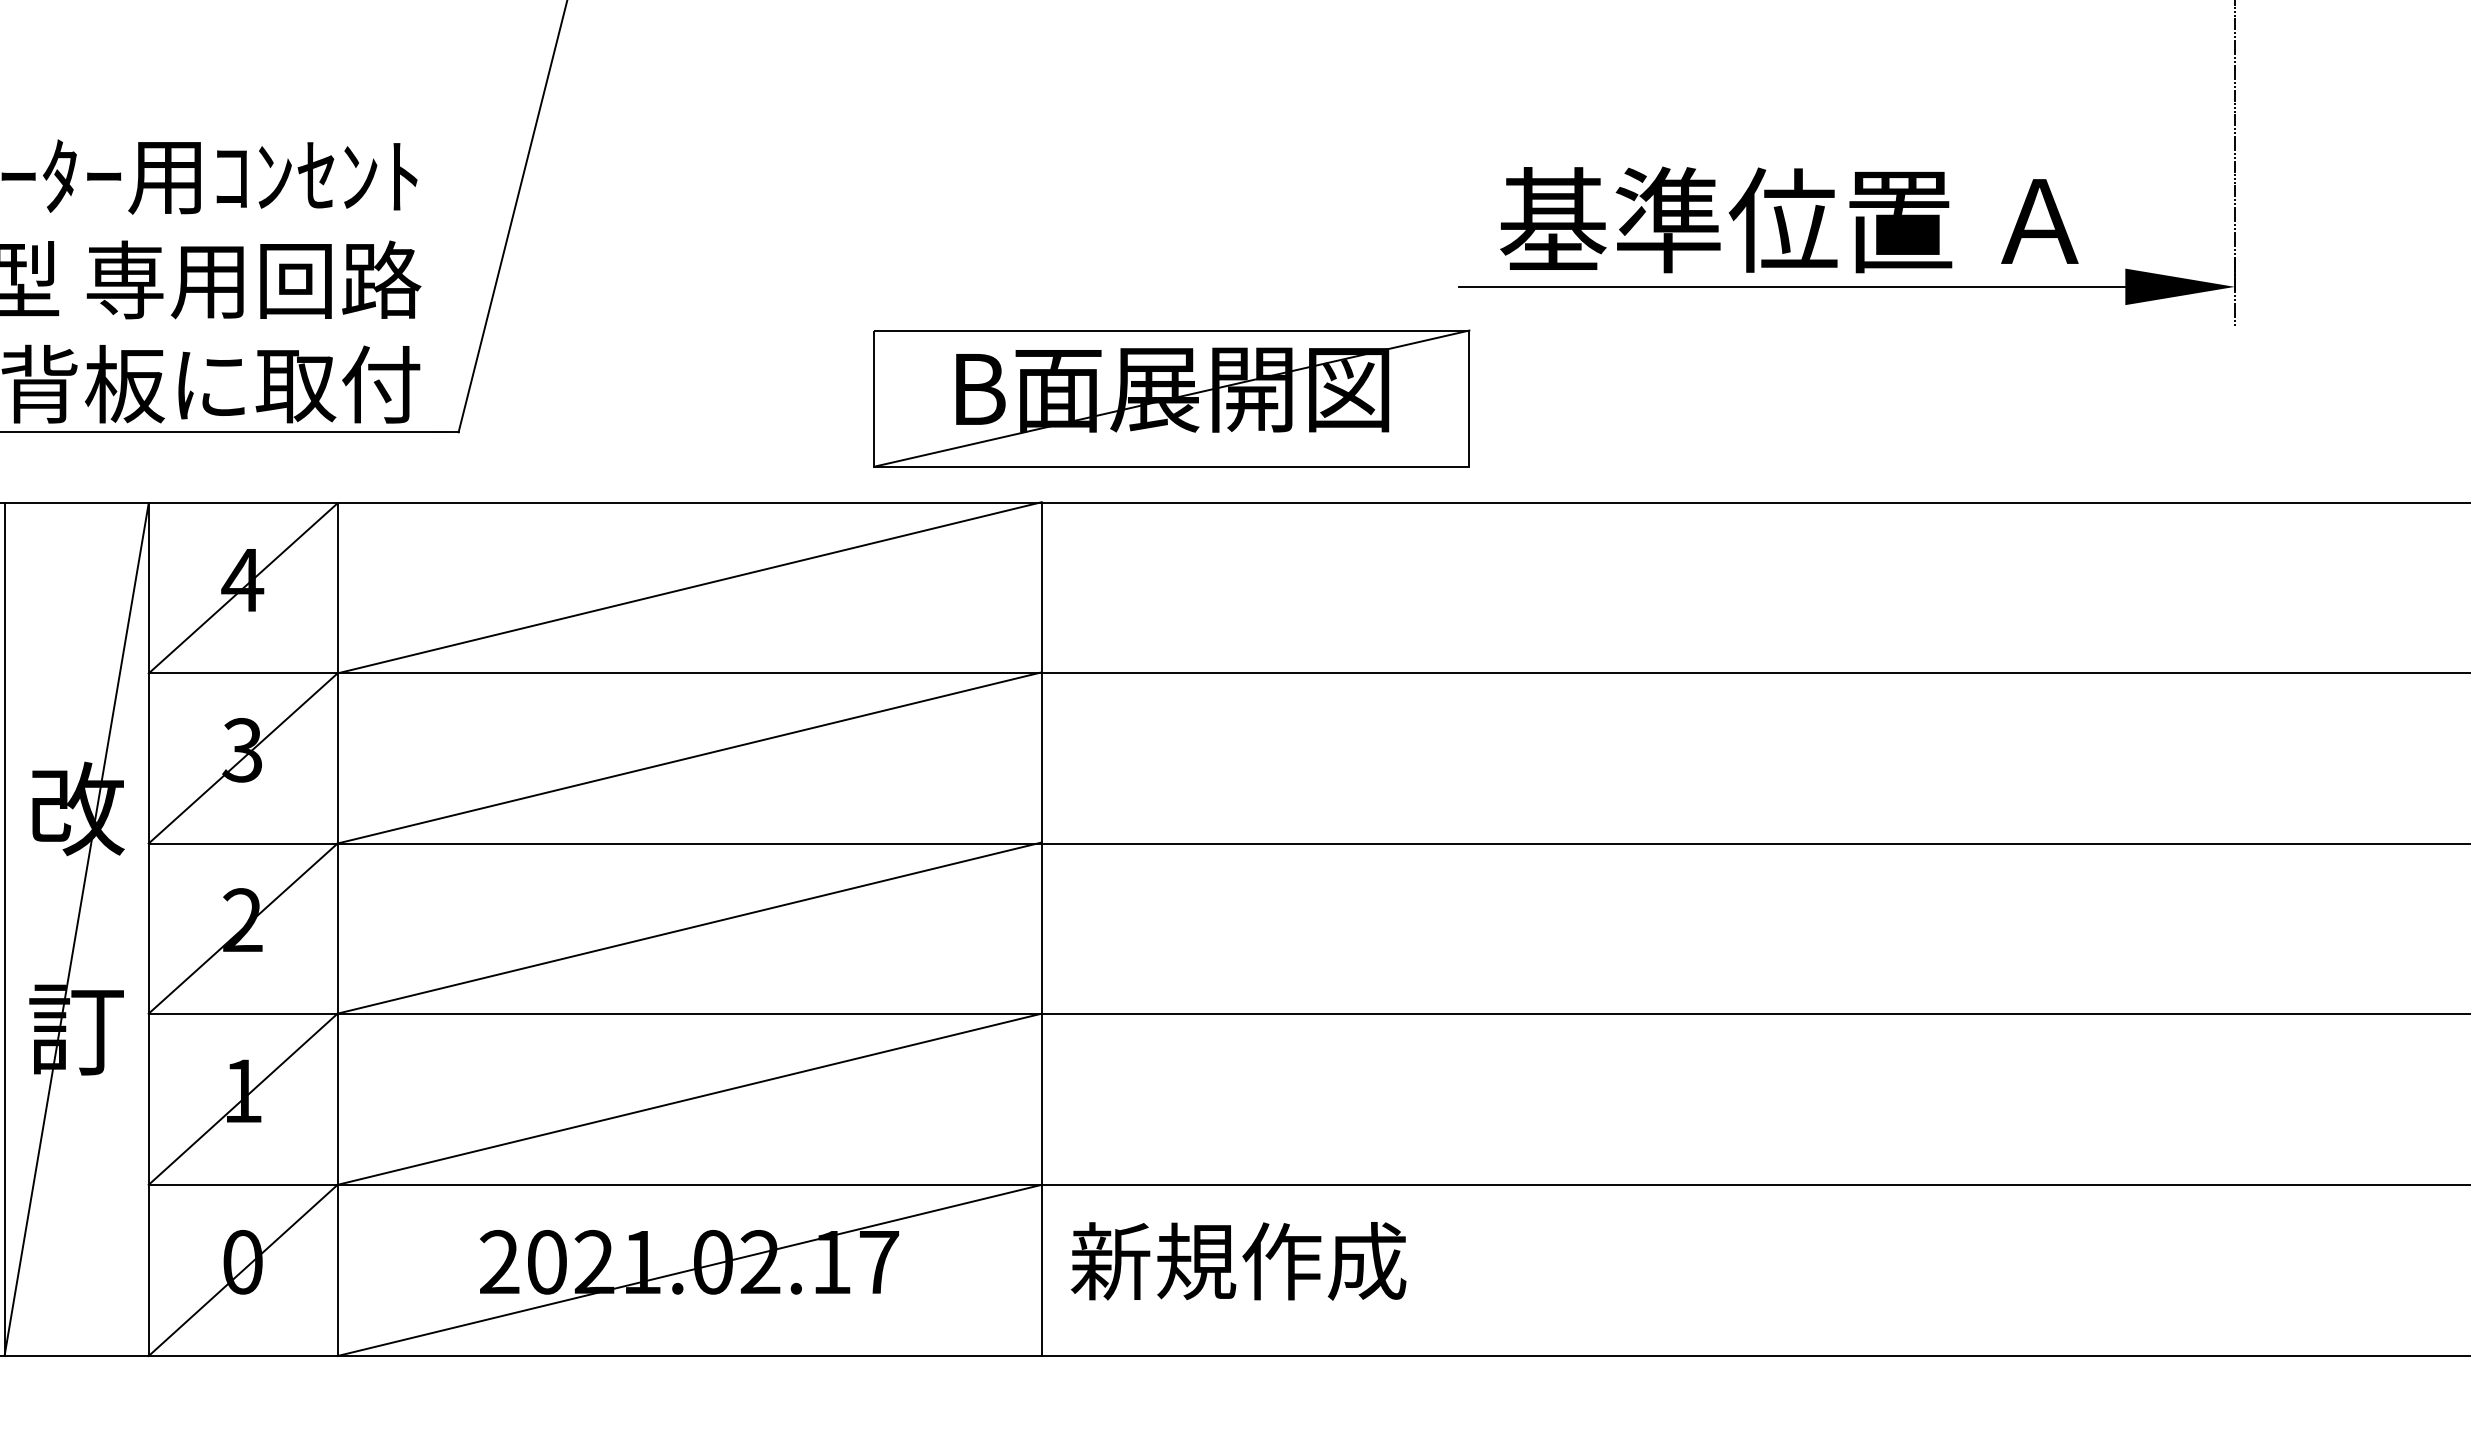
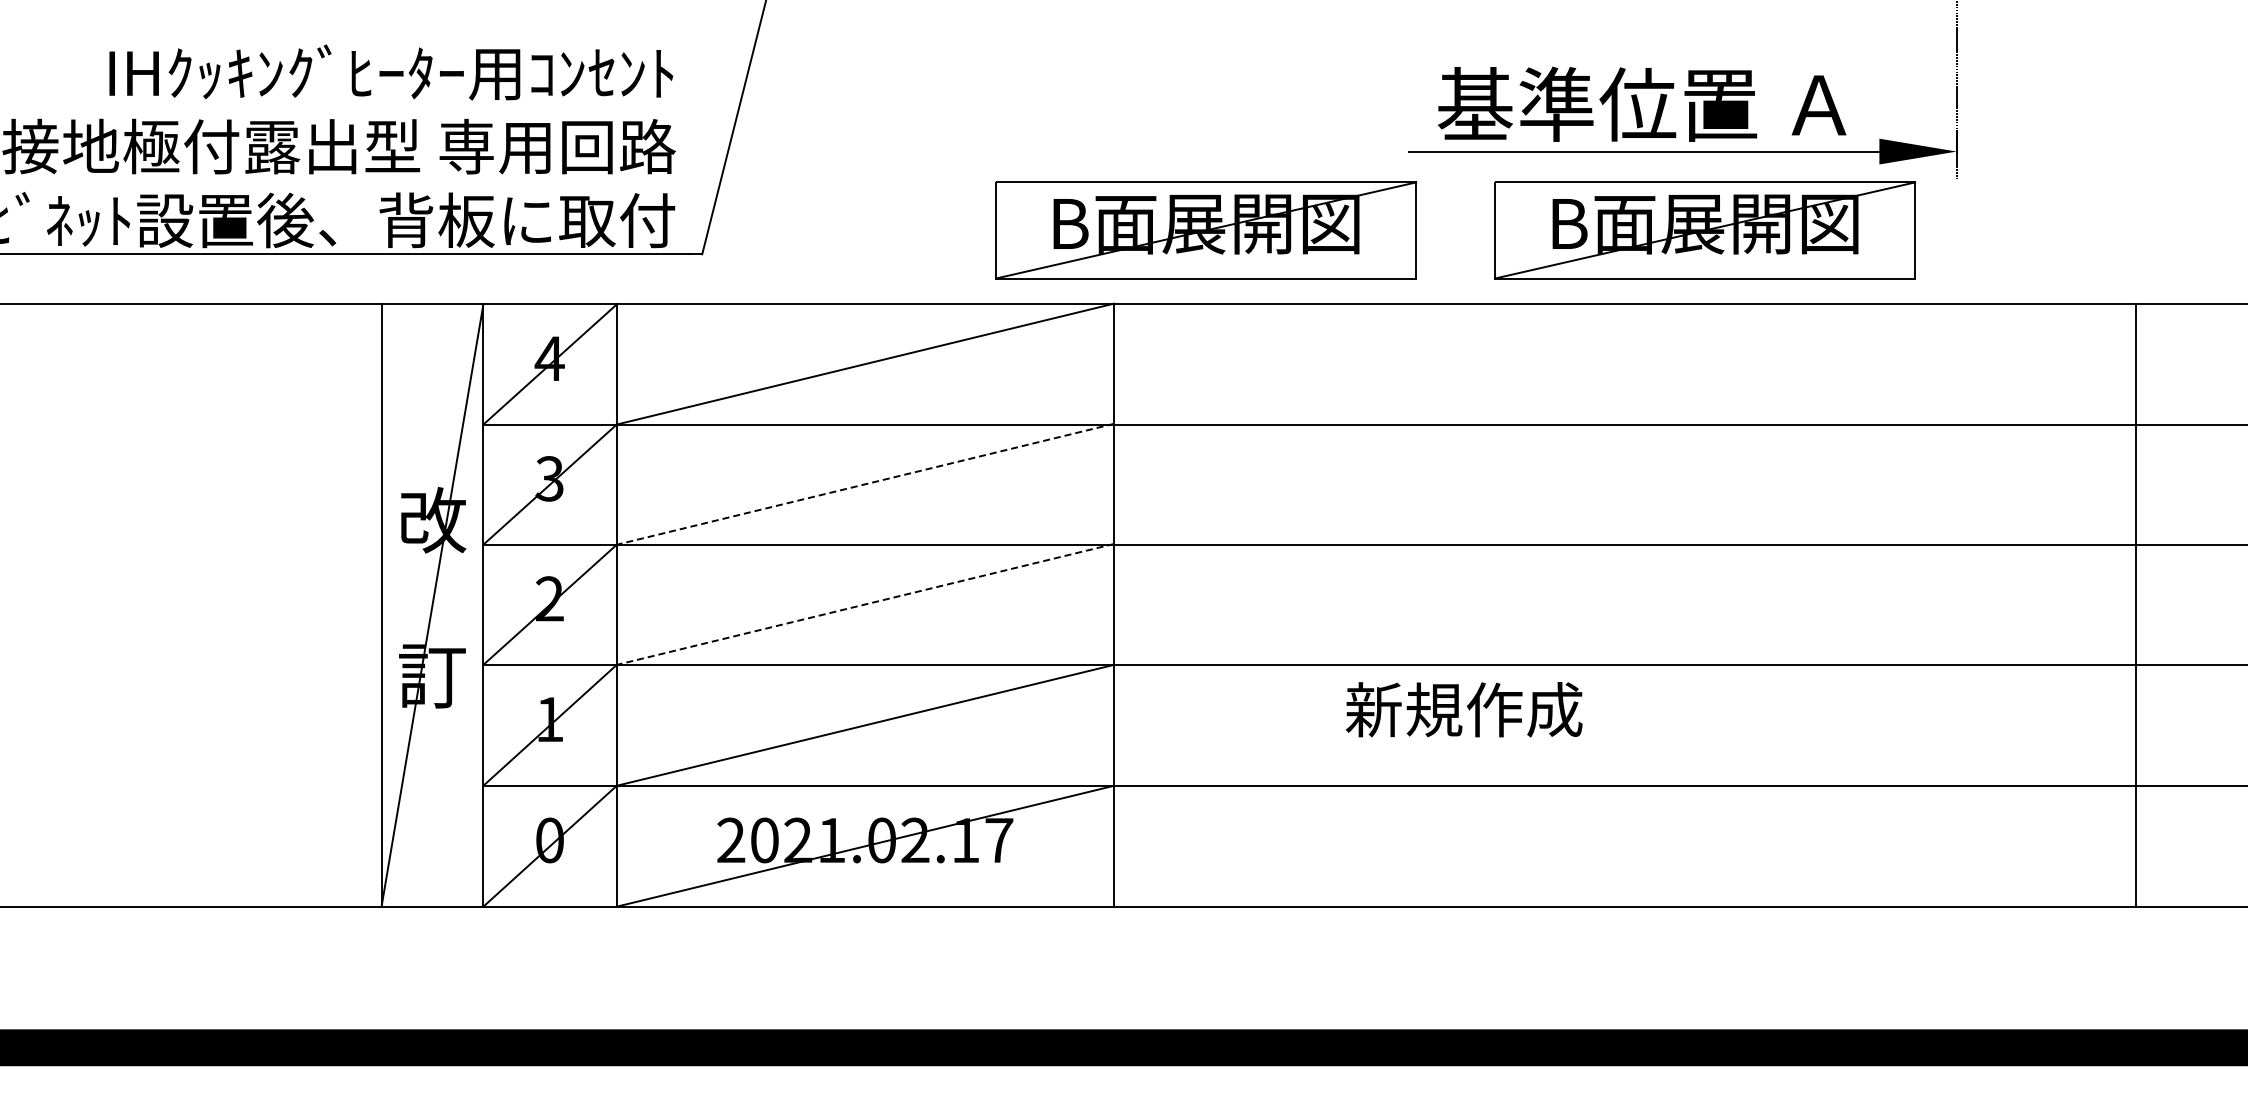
part: (1879, 398) -> (1705, 230), added
line: (689, 758) -> (865, 484), solid -> dashed
line: (689, 928) -> (865, 604), solid -> dashed
text: (1237, 1260) -> (1463, 709), moved

